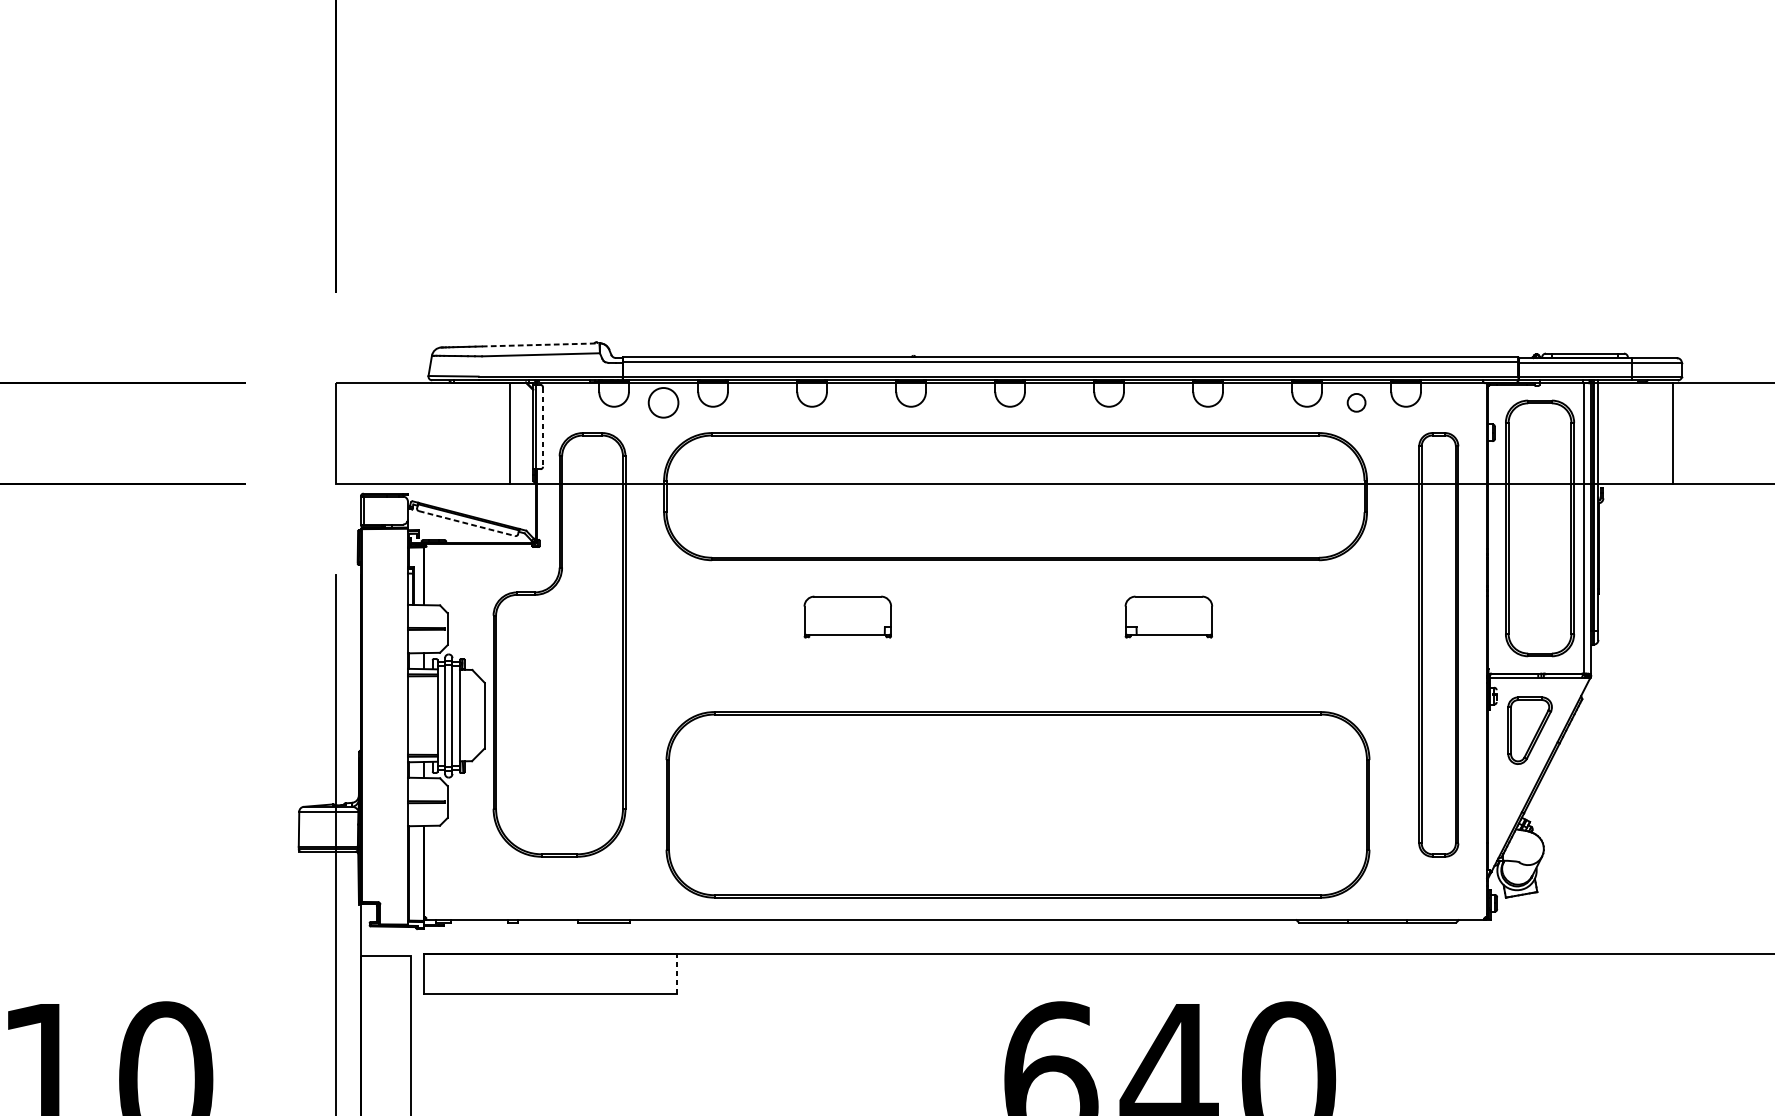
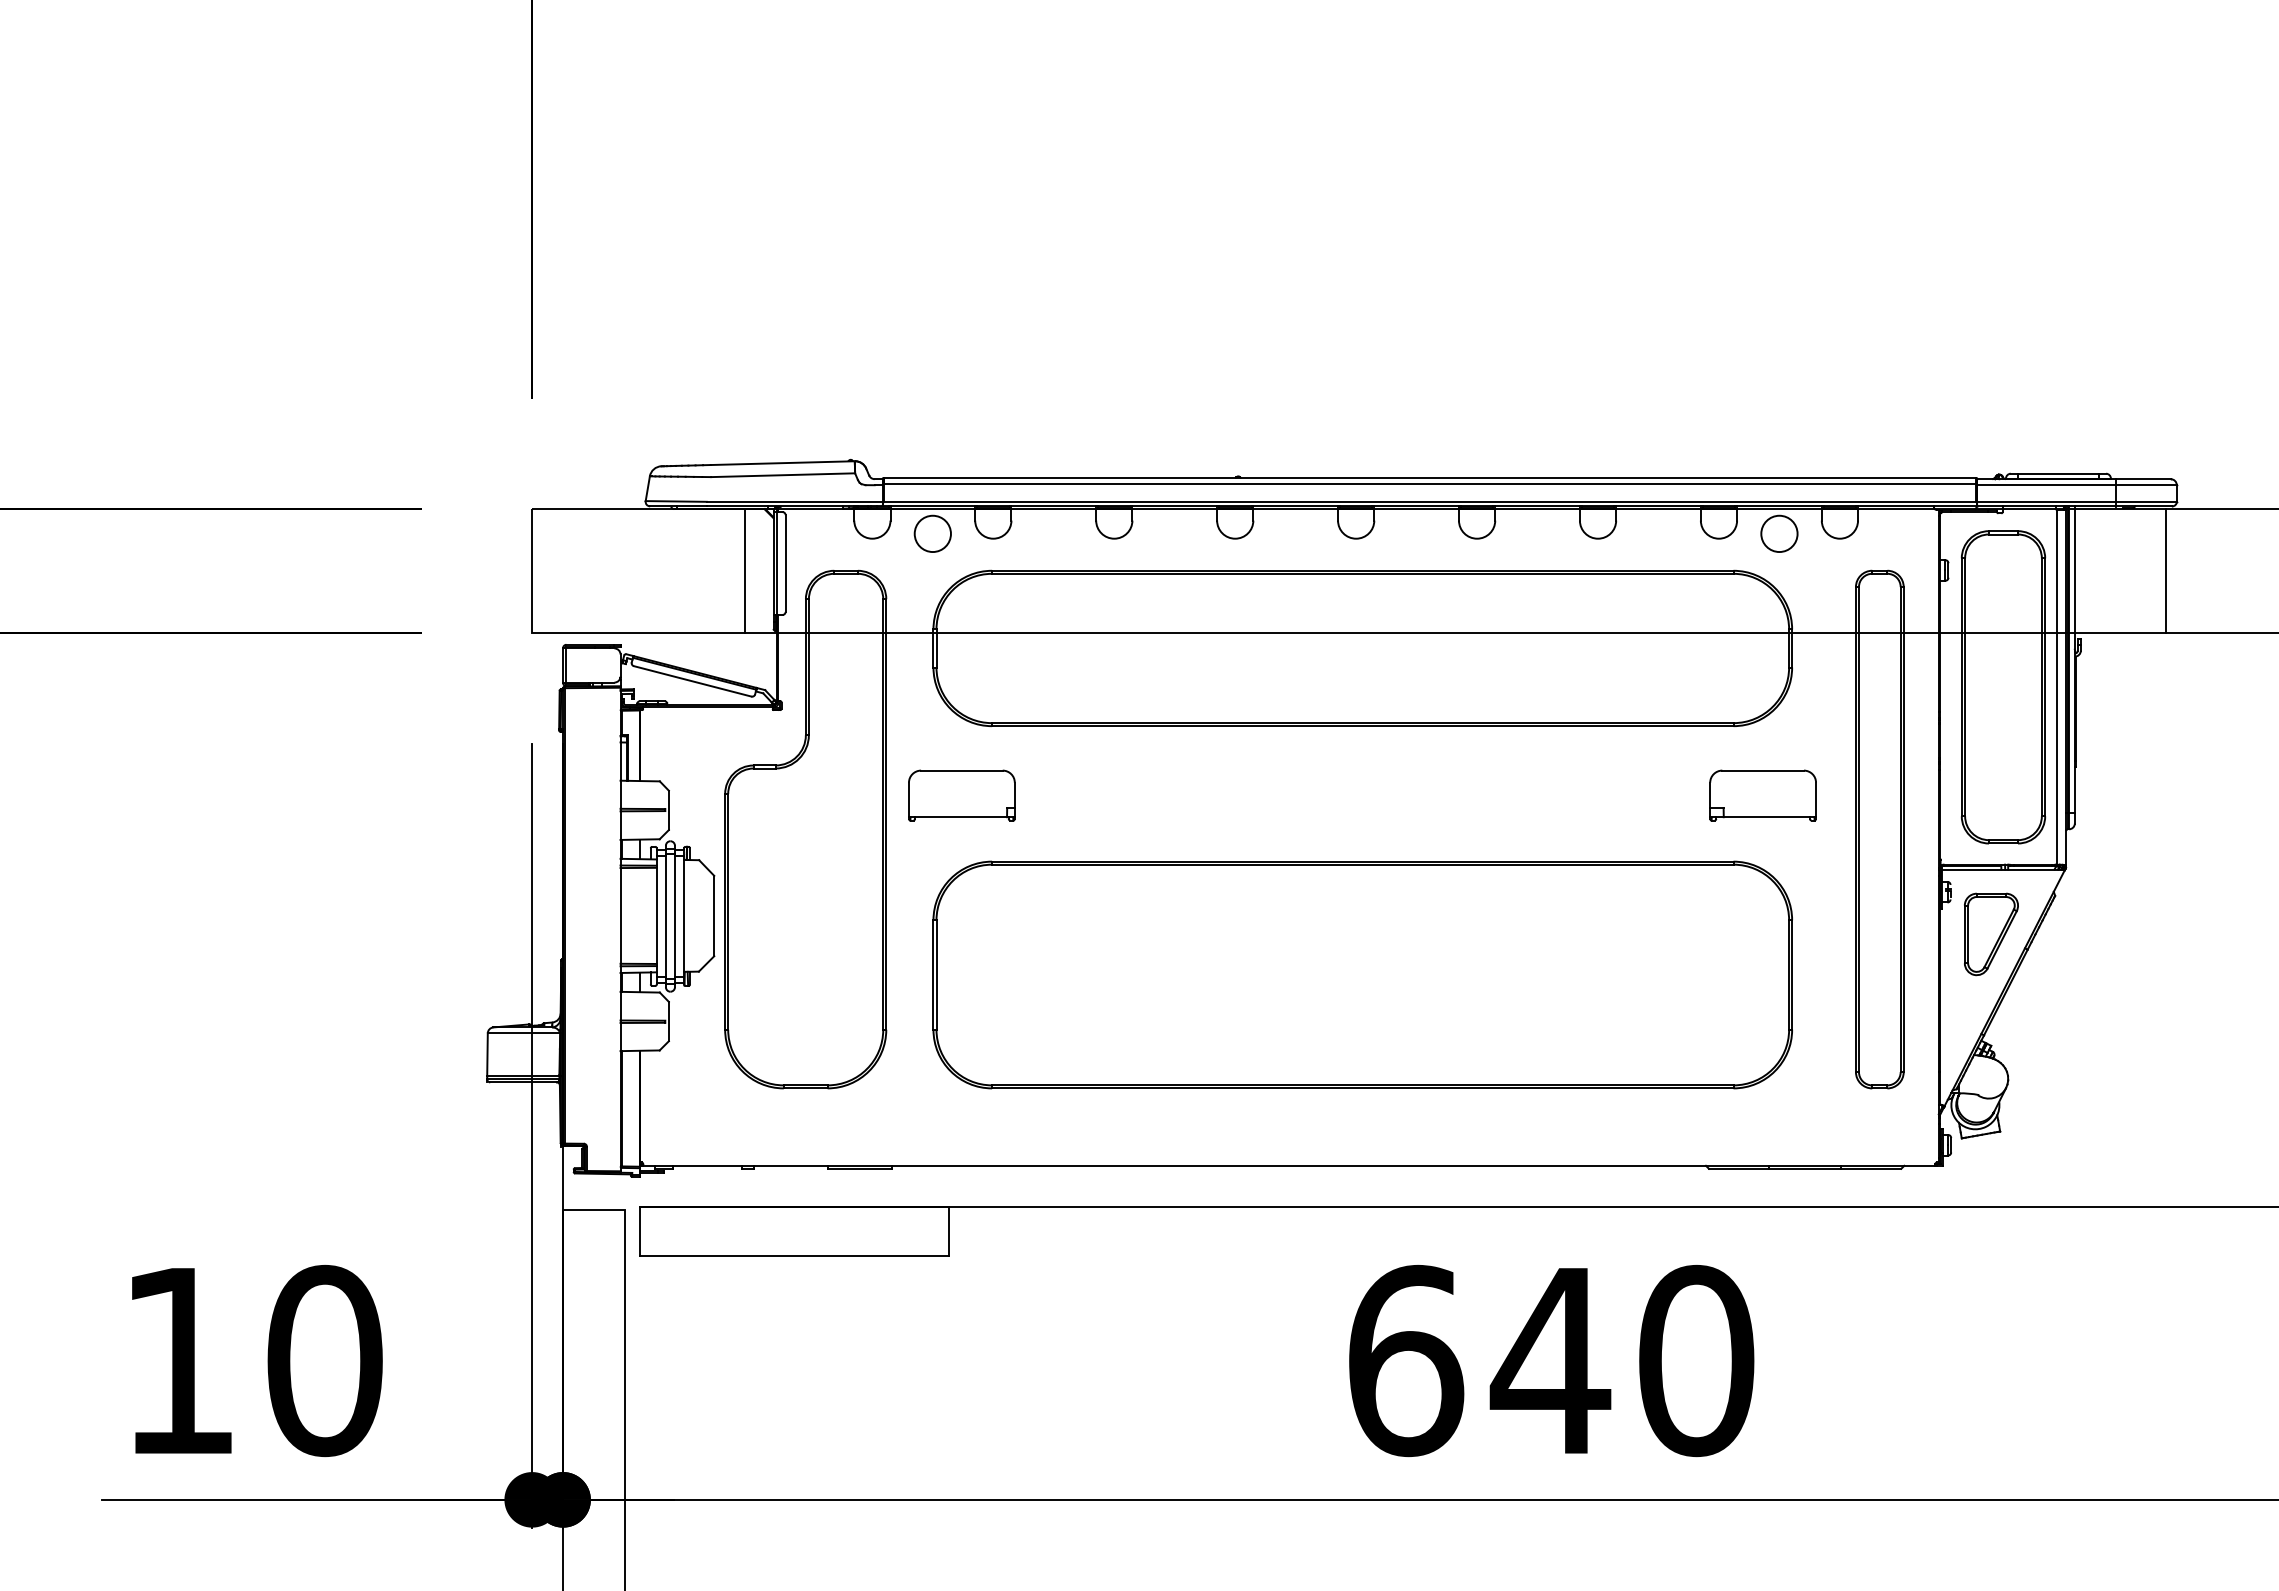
line: (541, 345) -> (783, 463), dashed -> solid
circle: (1356, 402) -> (1779, 533), size x1.67
line: (542, 427) -> (785, 564), dashed -> solid
line: (466, 523) -> (692, 681), dashed -> solid
part: (847, 616) -> (961, 795), moved
part: (1168, 616) -> (1762, 795), moved
part: (1017, 804) -> (1362, 974), moved
line: (677, 973) -> (949, 1231), dashed -> solid

